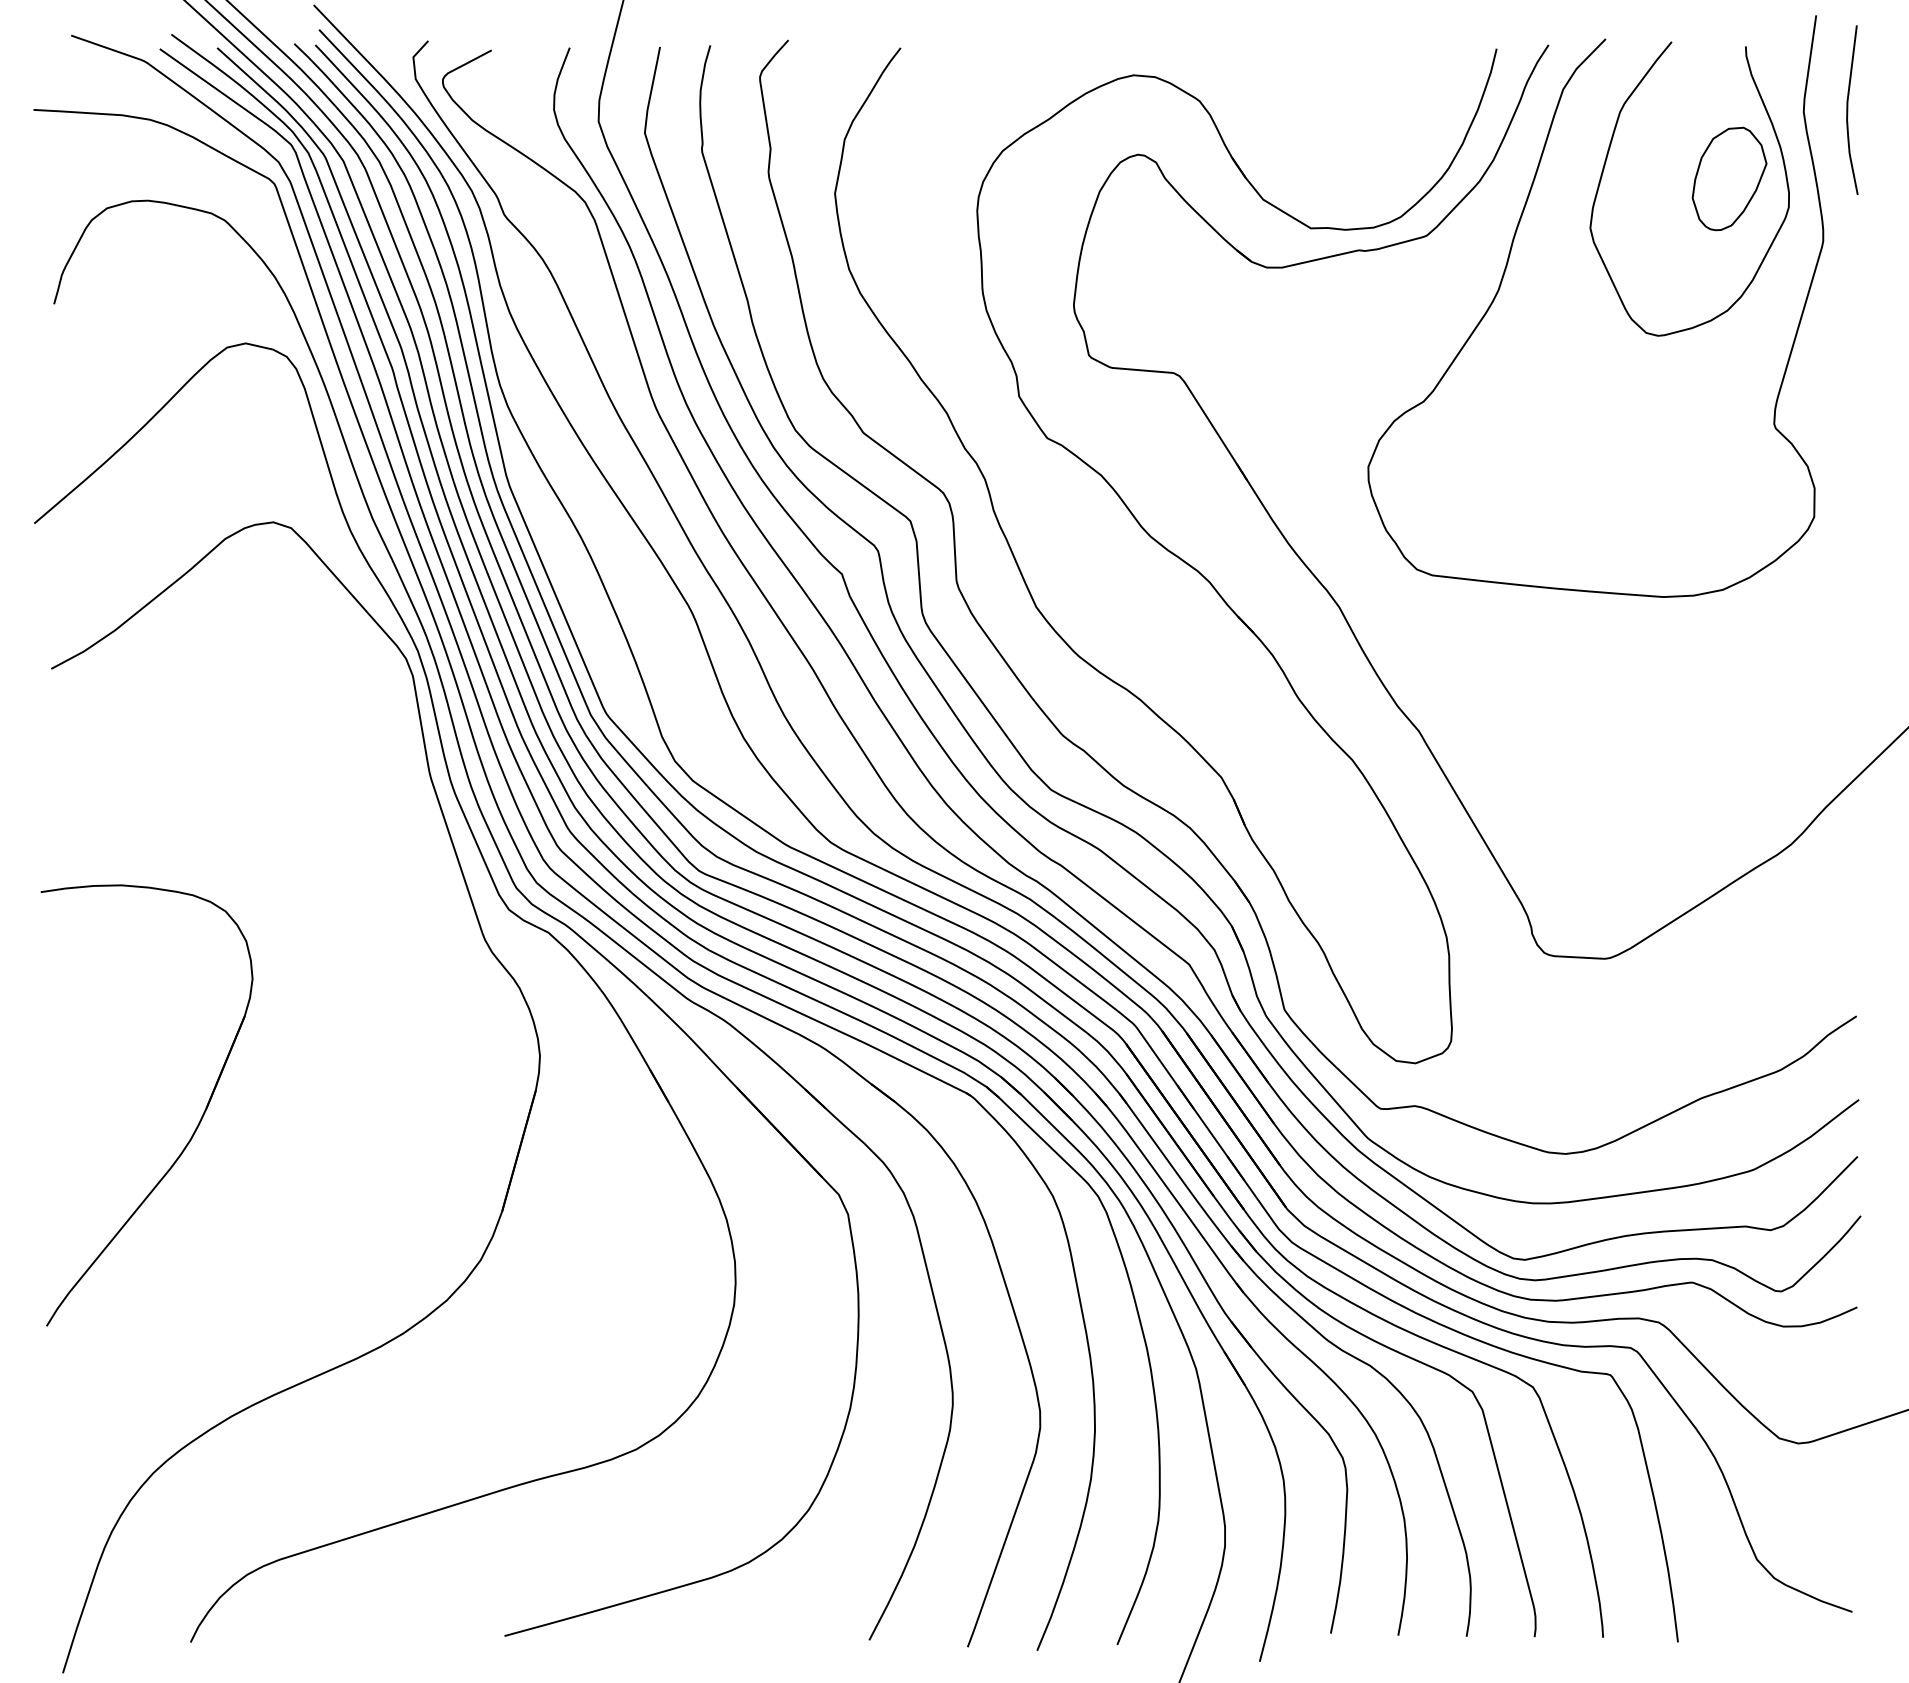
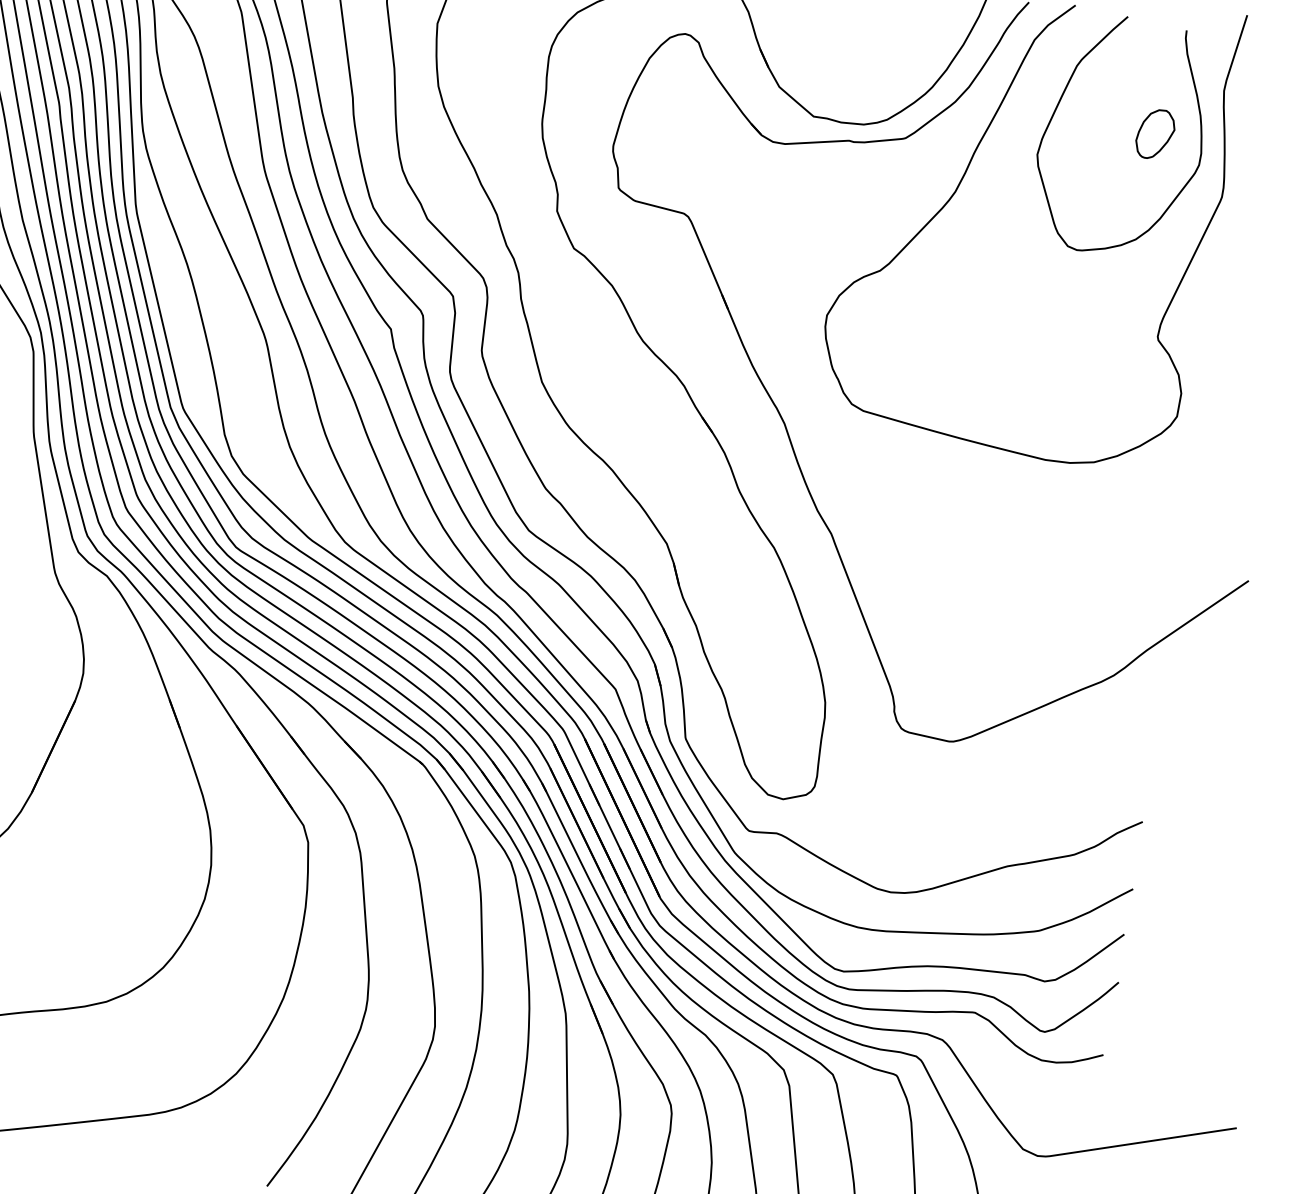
curve: (1848, 109) -> (1260, 94), removed
part: (1729, 178) -> (1155, 133), size x0.6

